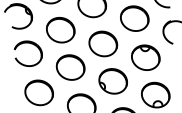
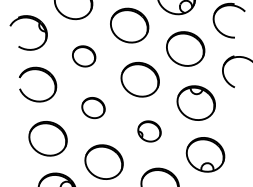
part: (60, 30) -> (83, 56), size x0.6
part: (70, 67) -> (93, 107), size x0.6
part: (113, 81) -> (149, 131), size x0.6

